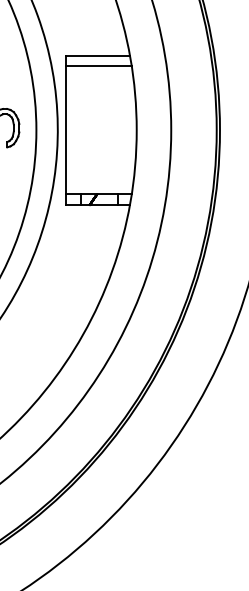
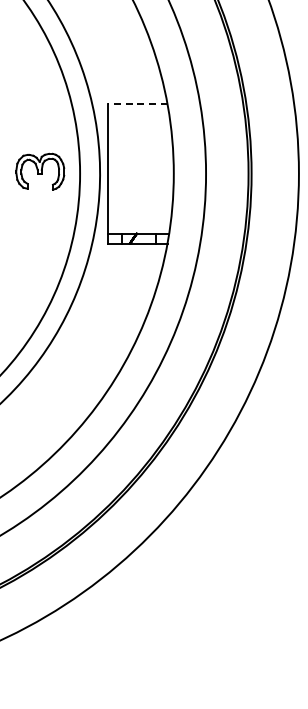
line: (97, 56) -> (137, 104), solid -> dashed
line: (98, 66) -> (138, 114), removed

